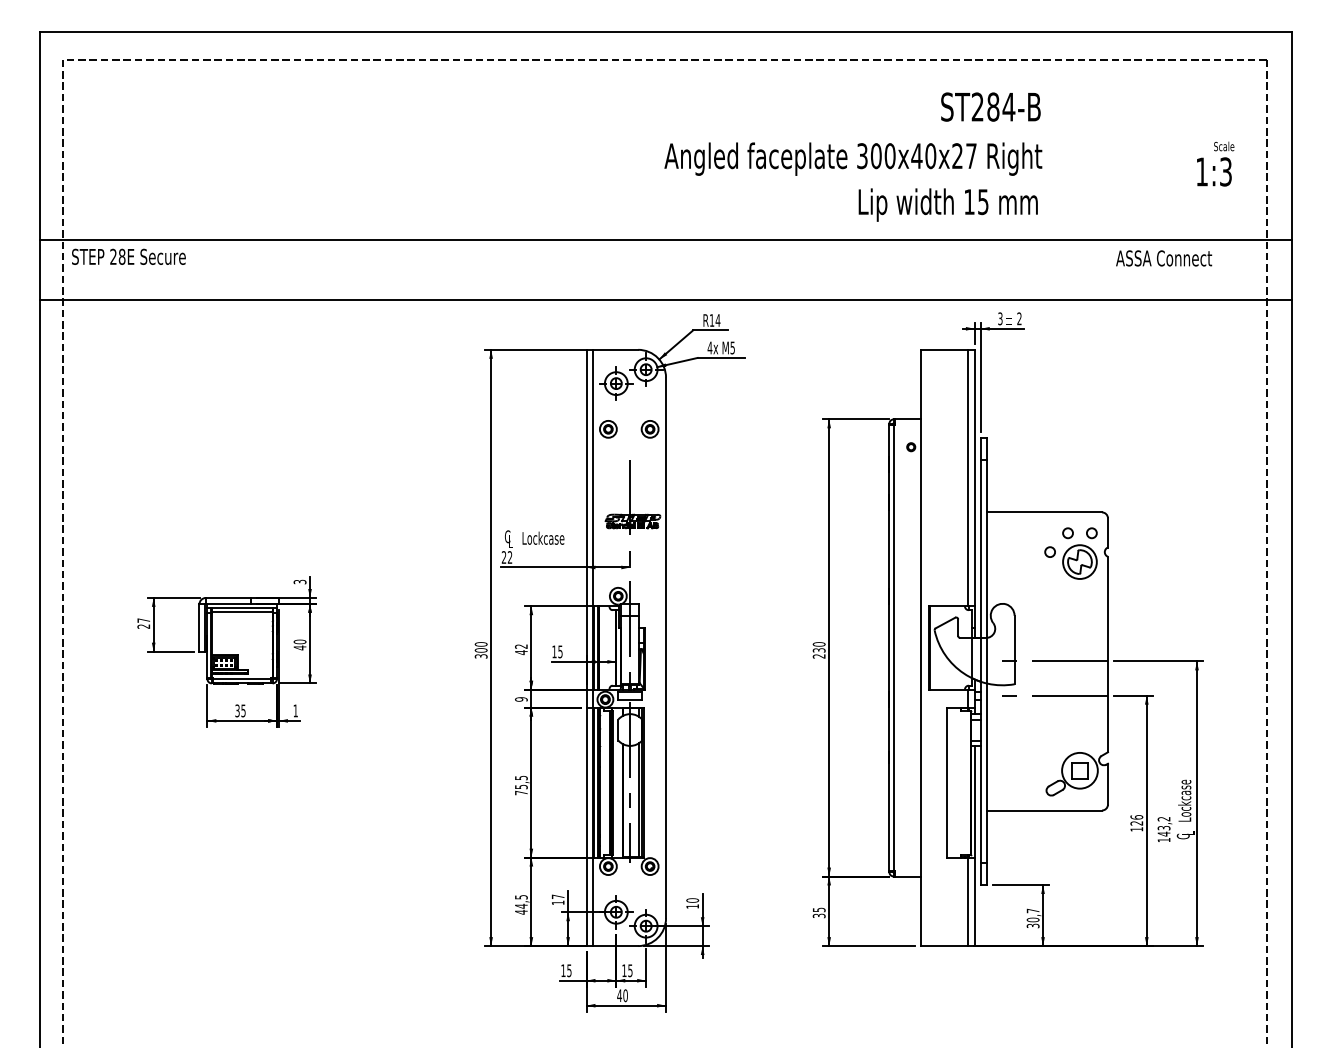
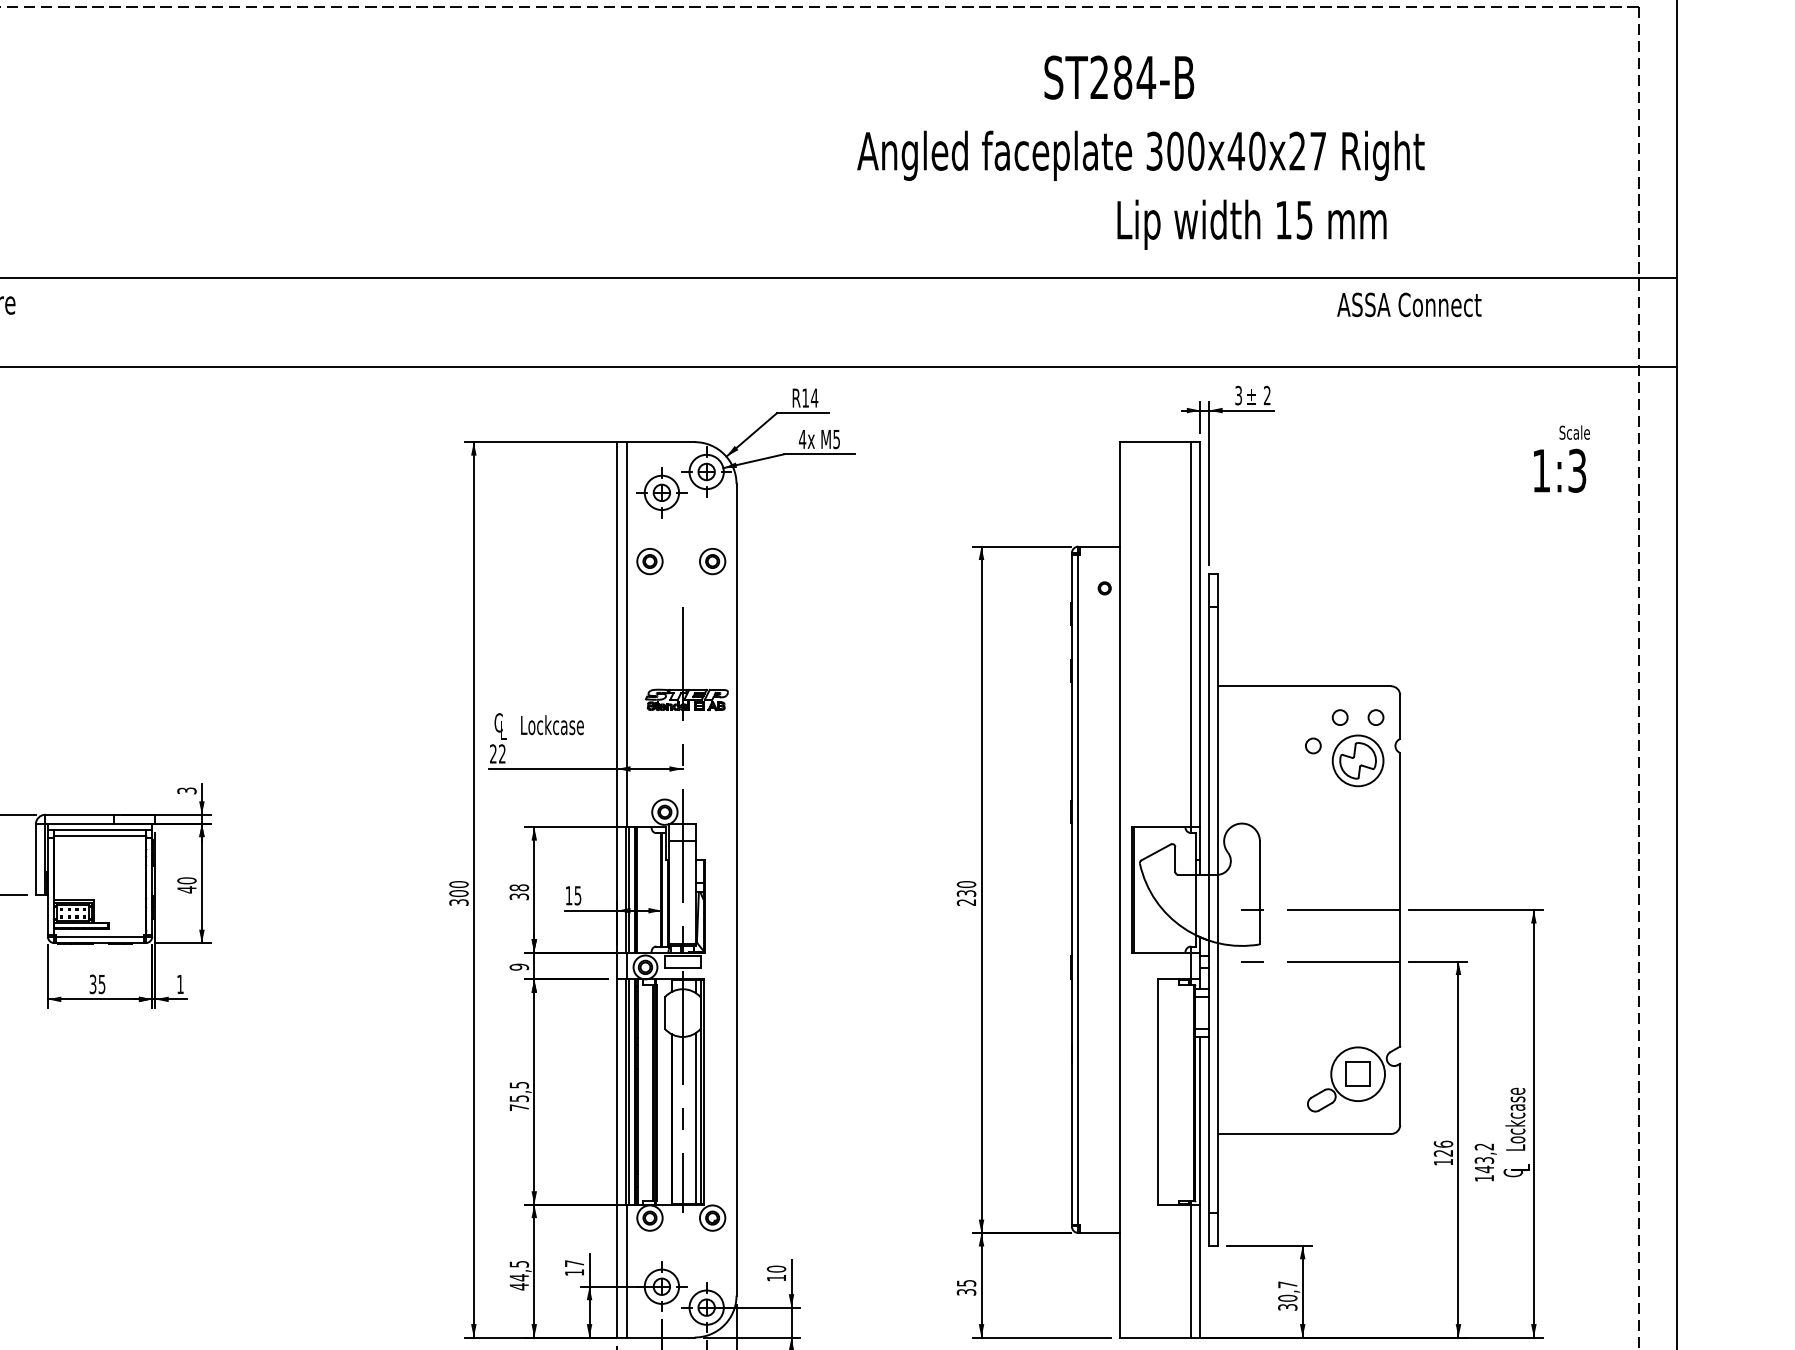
text: (990, 106) -> (1118, 76), moved
text: (853, 158) -> (1141, 154), moved
text: (1215, 163) -> (1561, 458), moved
text: (947, 204) -> (1250, 223), moved
text: (1164, 258) -> (1409, 304), moved
text: (521, 649) -> (519, 892), 42 -> 38

